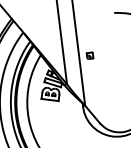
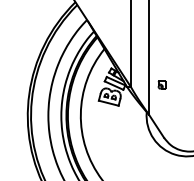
part: (89, 55) -> (161, 84), moved

